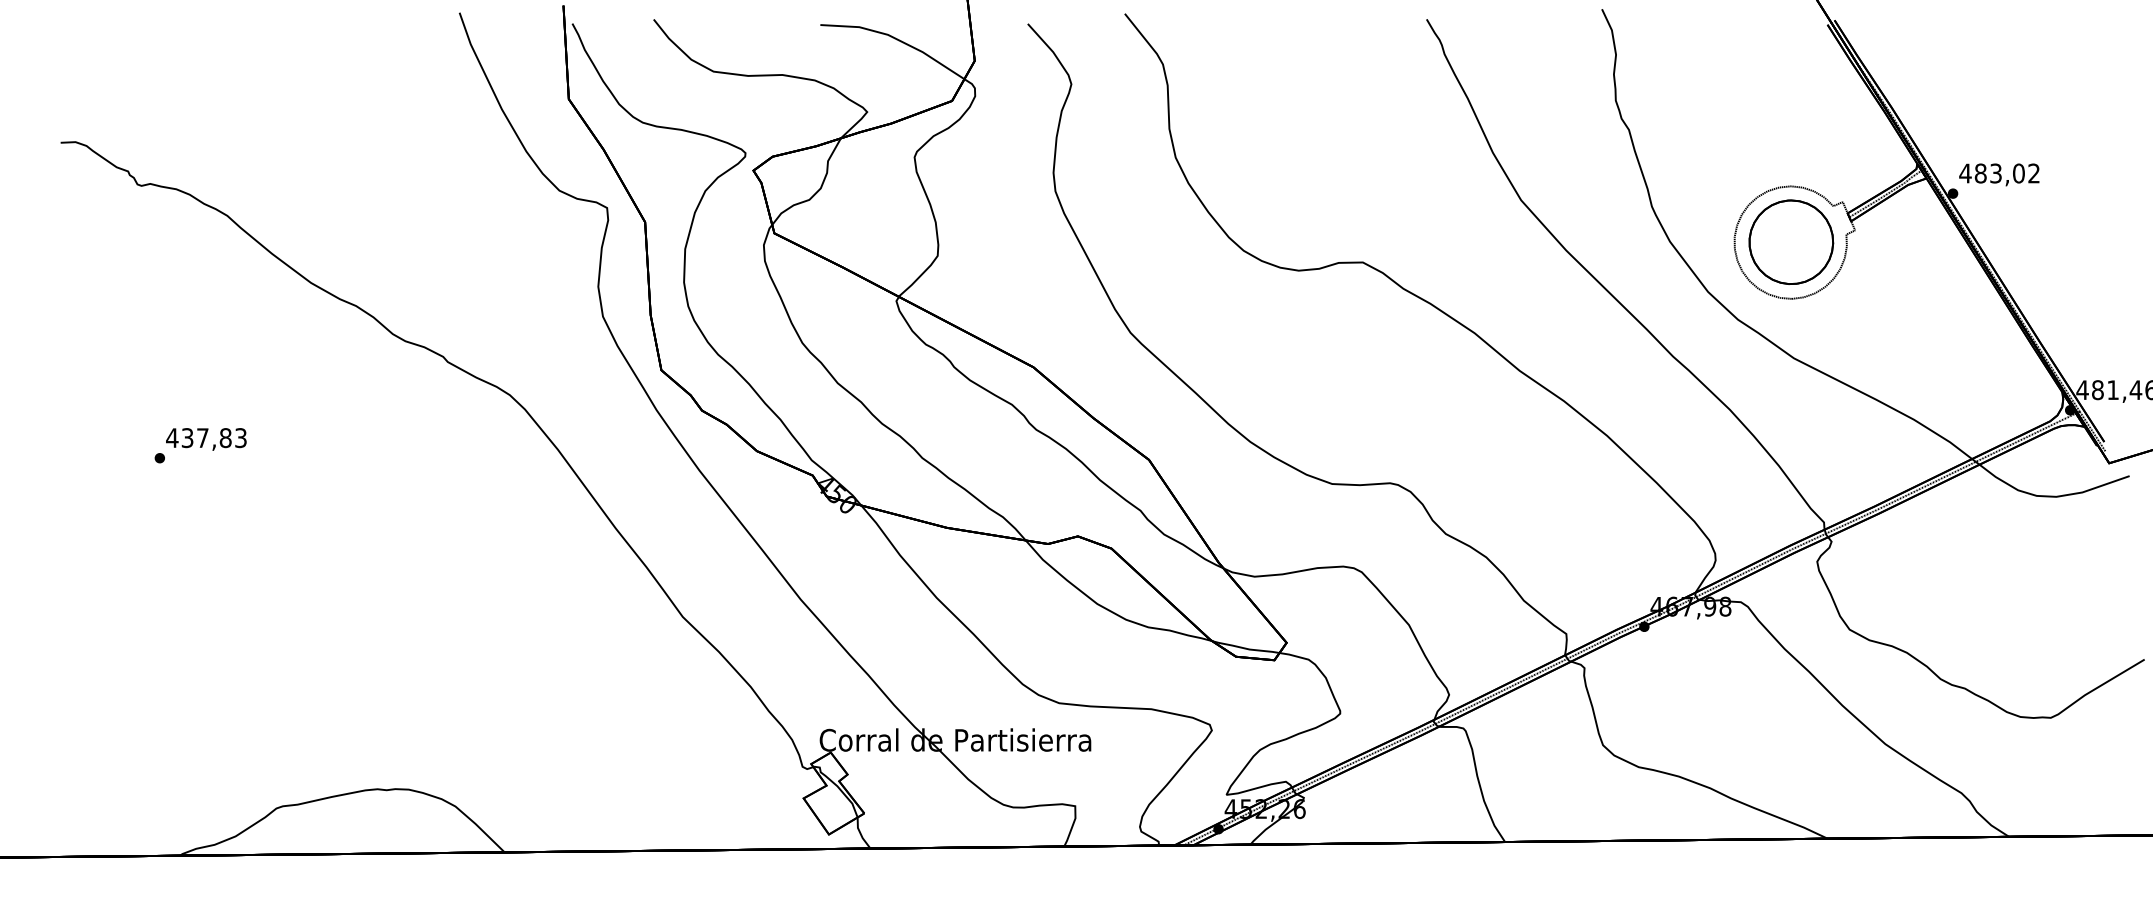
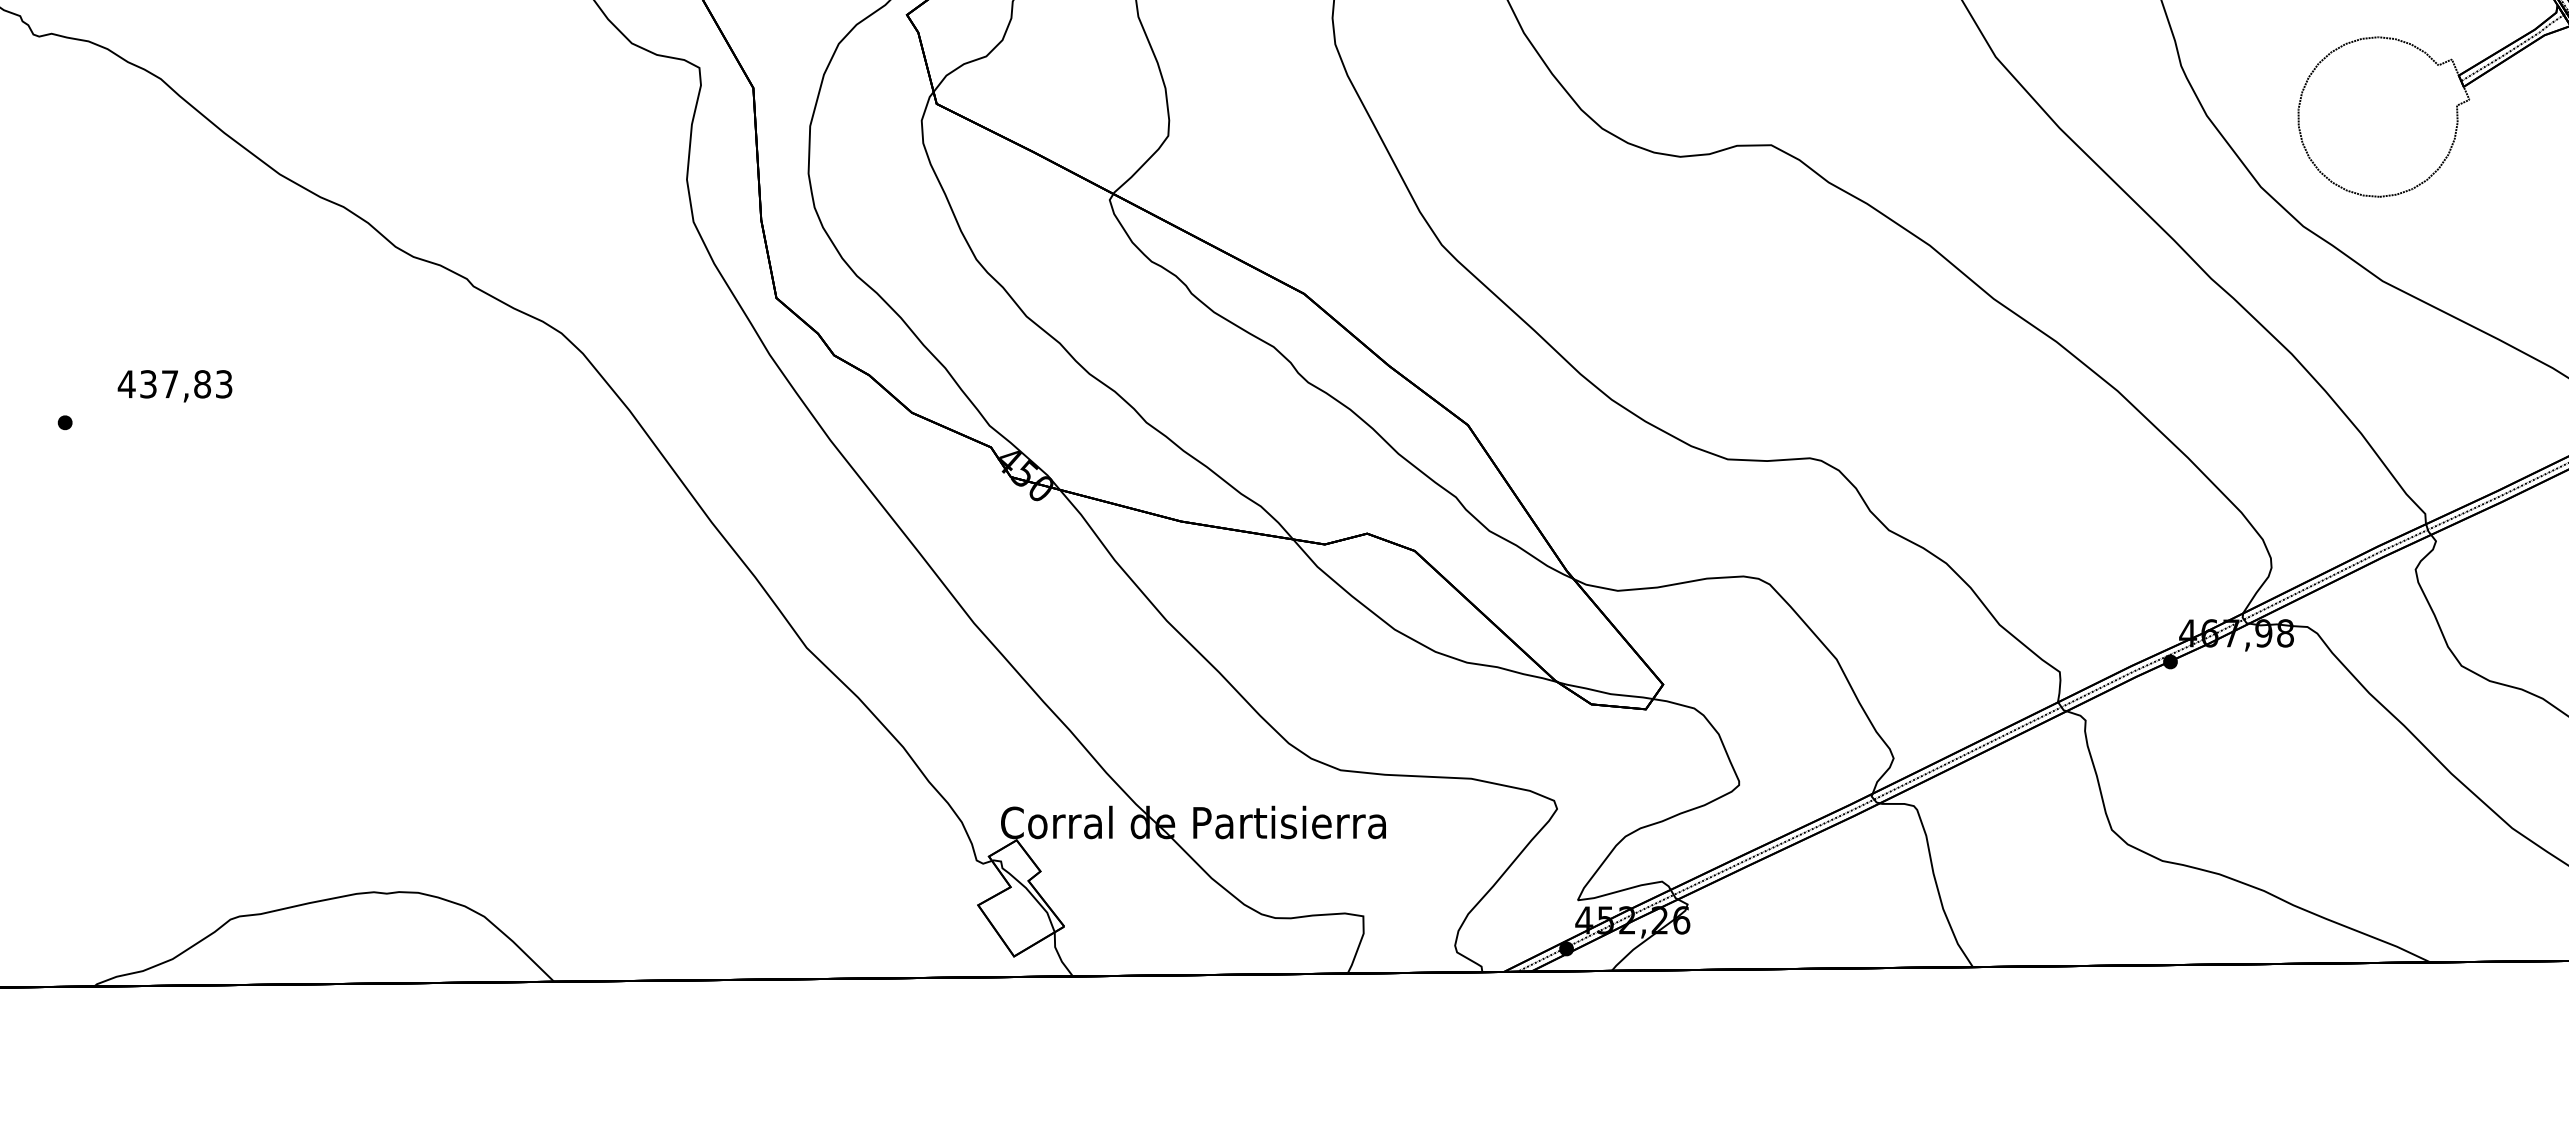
part: (1791, 241) -> (2379, 115), removed
text: (206, 439) -> (175, 386), moved

